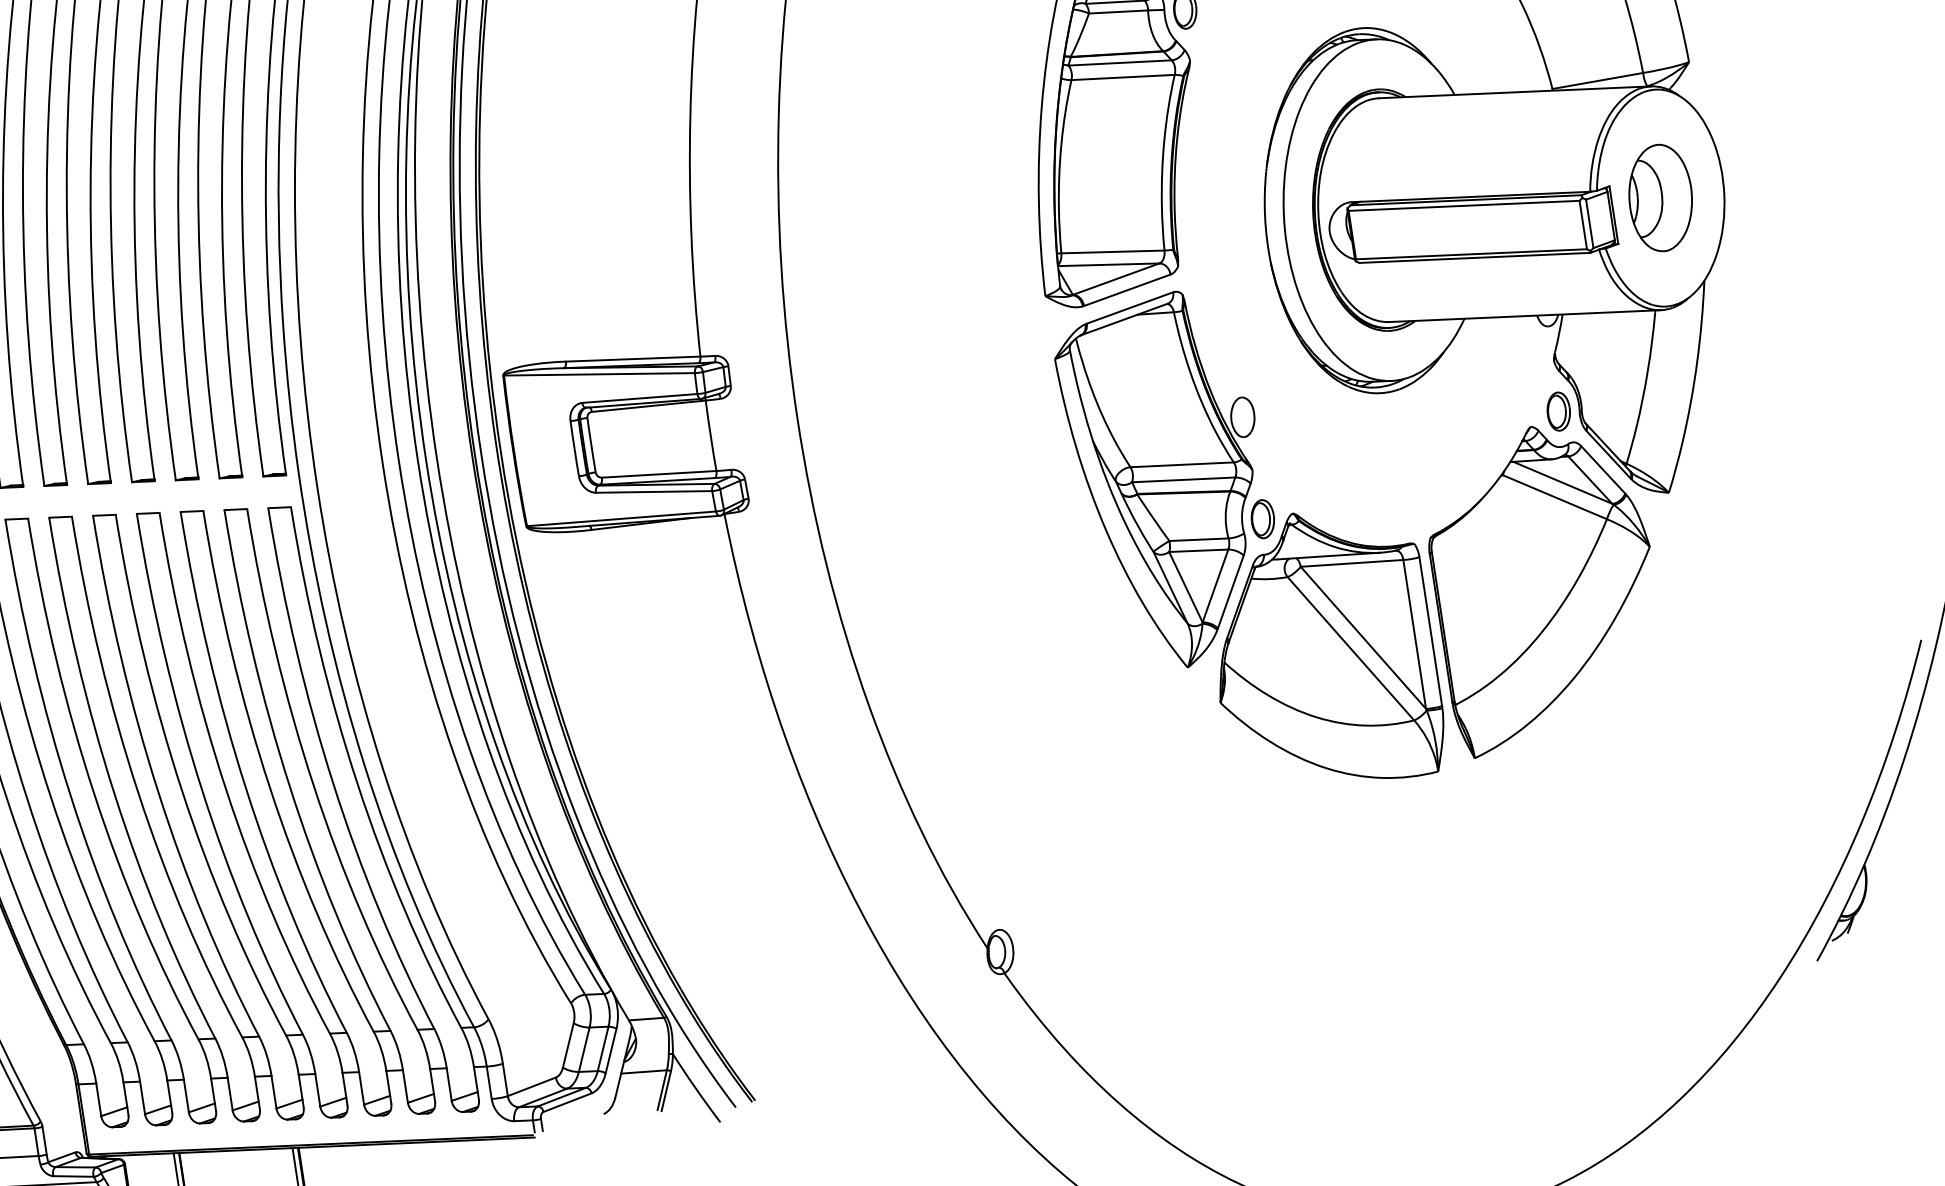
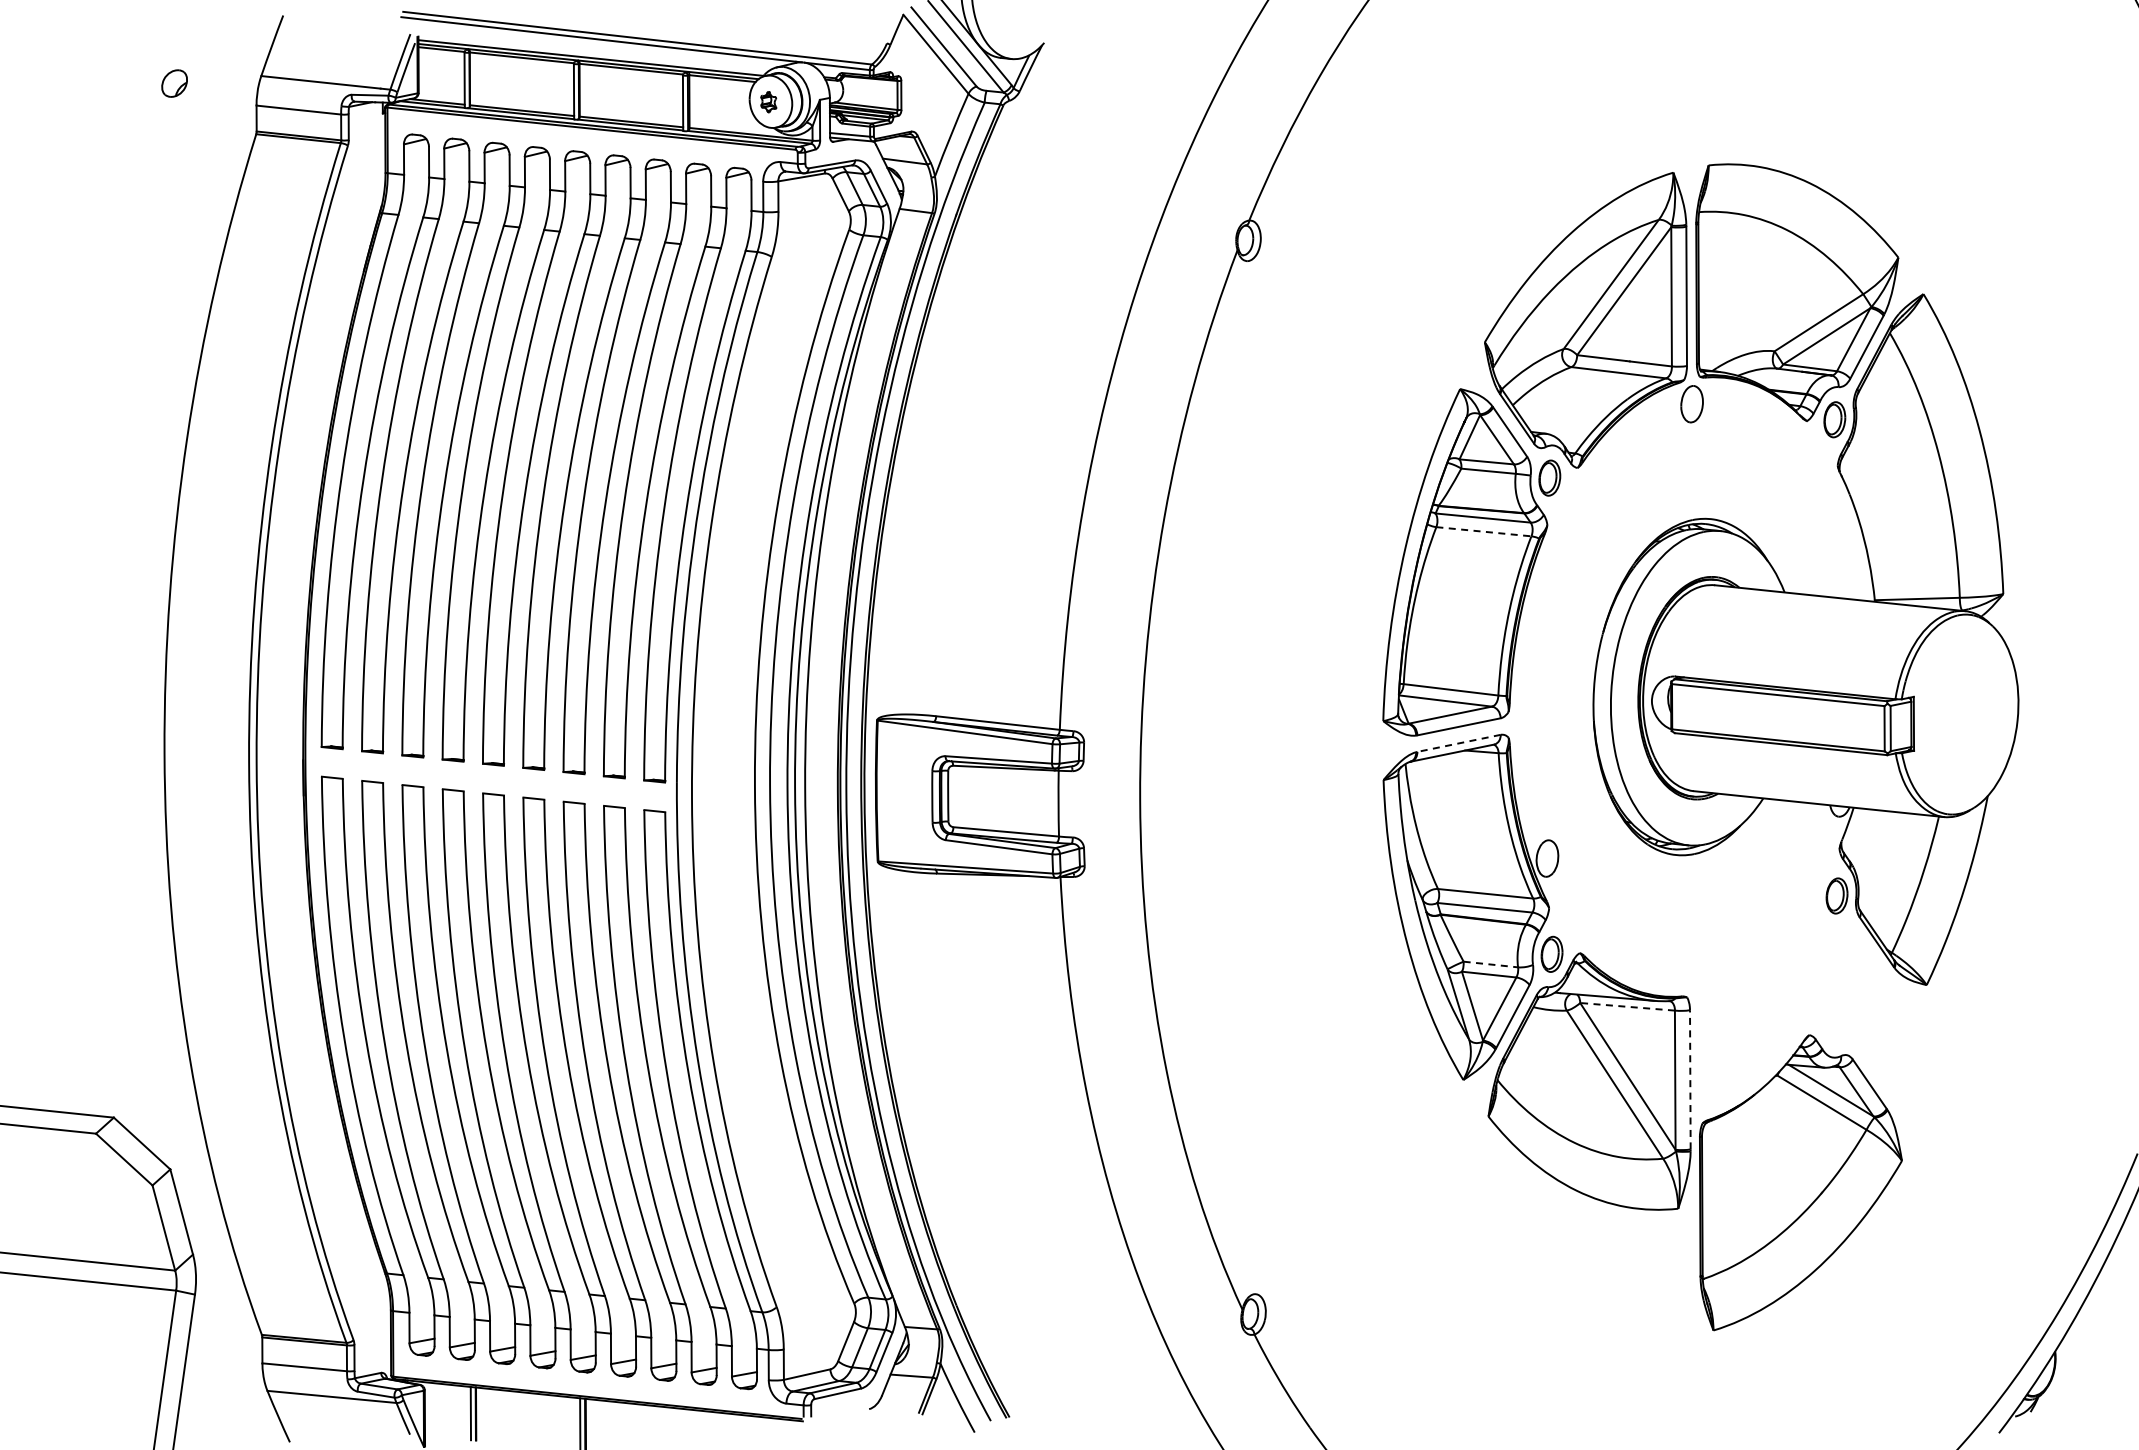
line: (1122, 77) -> (1483, 531), solid -> dashed
part: (1661, 197) -> (1959, 714), removed
line: (1130, 308) -> (1459, 743), solid -> dashed
line: (1199, 539) -> (1491, 964), solid -> dashed
line: (1351, 563) -> (1627, 1006), solid -> dashed
part: (1544, 586) -> (1800, 1182), moved
line: (1430, 631) -> (1690, 1079), solid -> dashed

